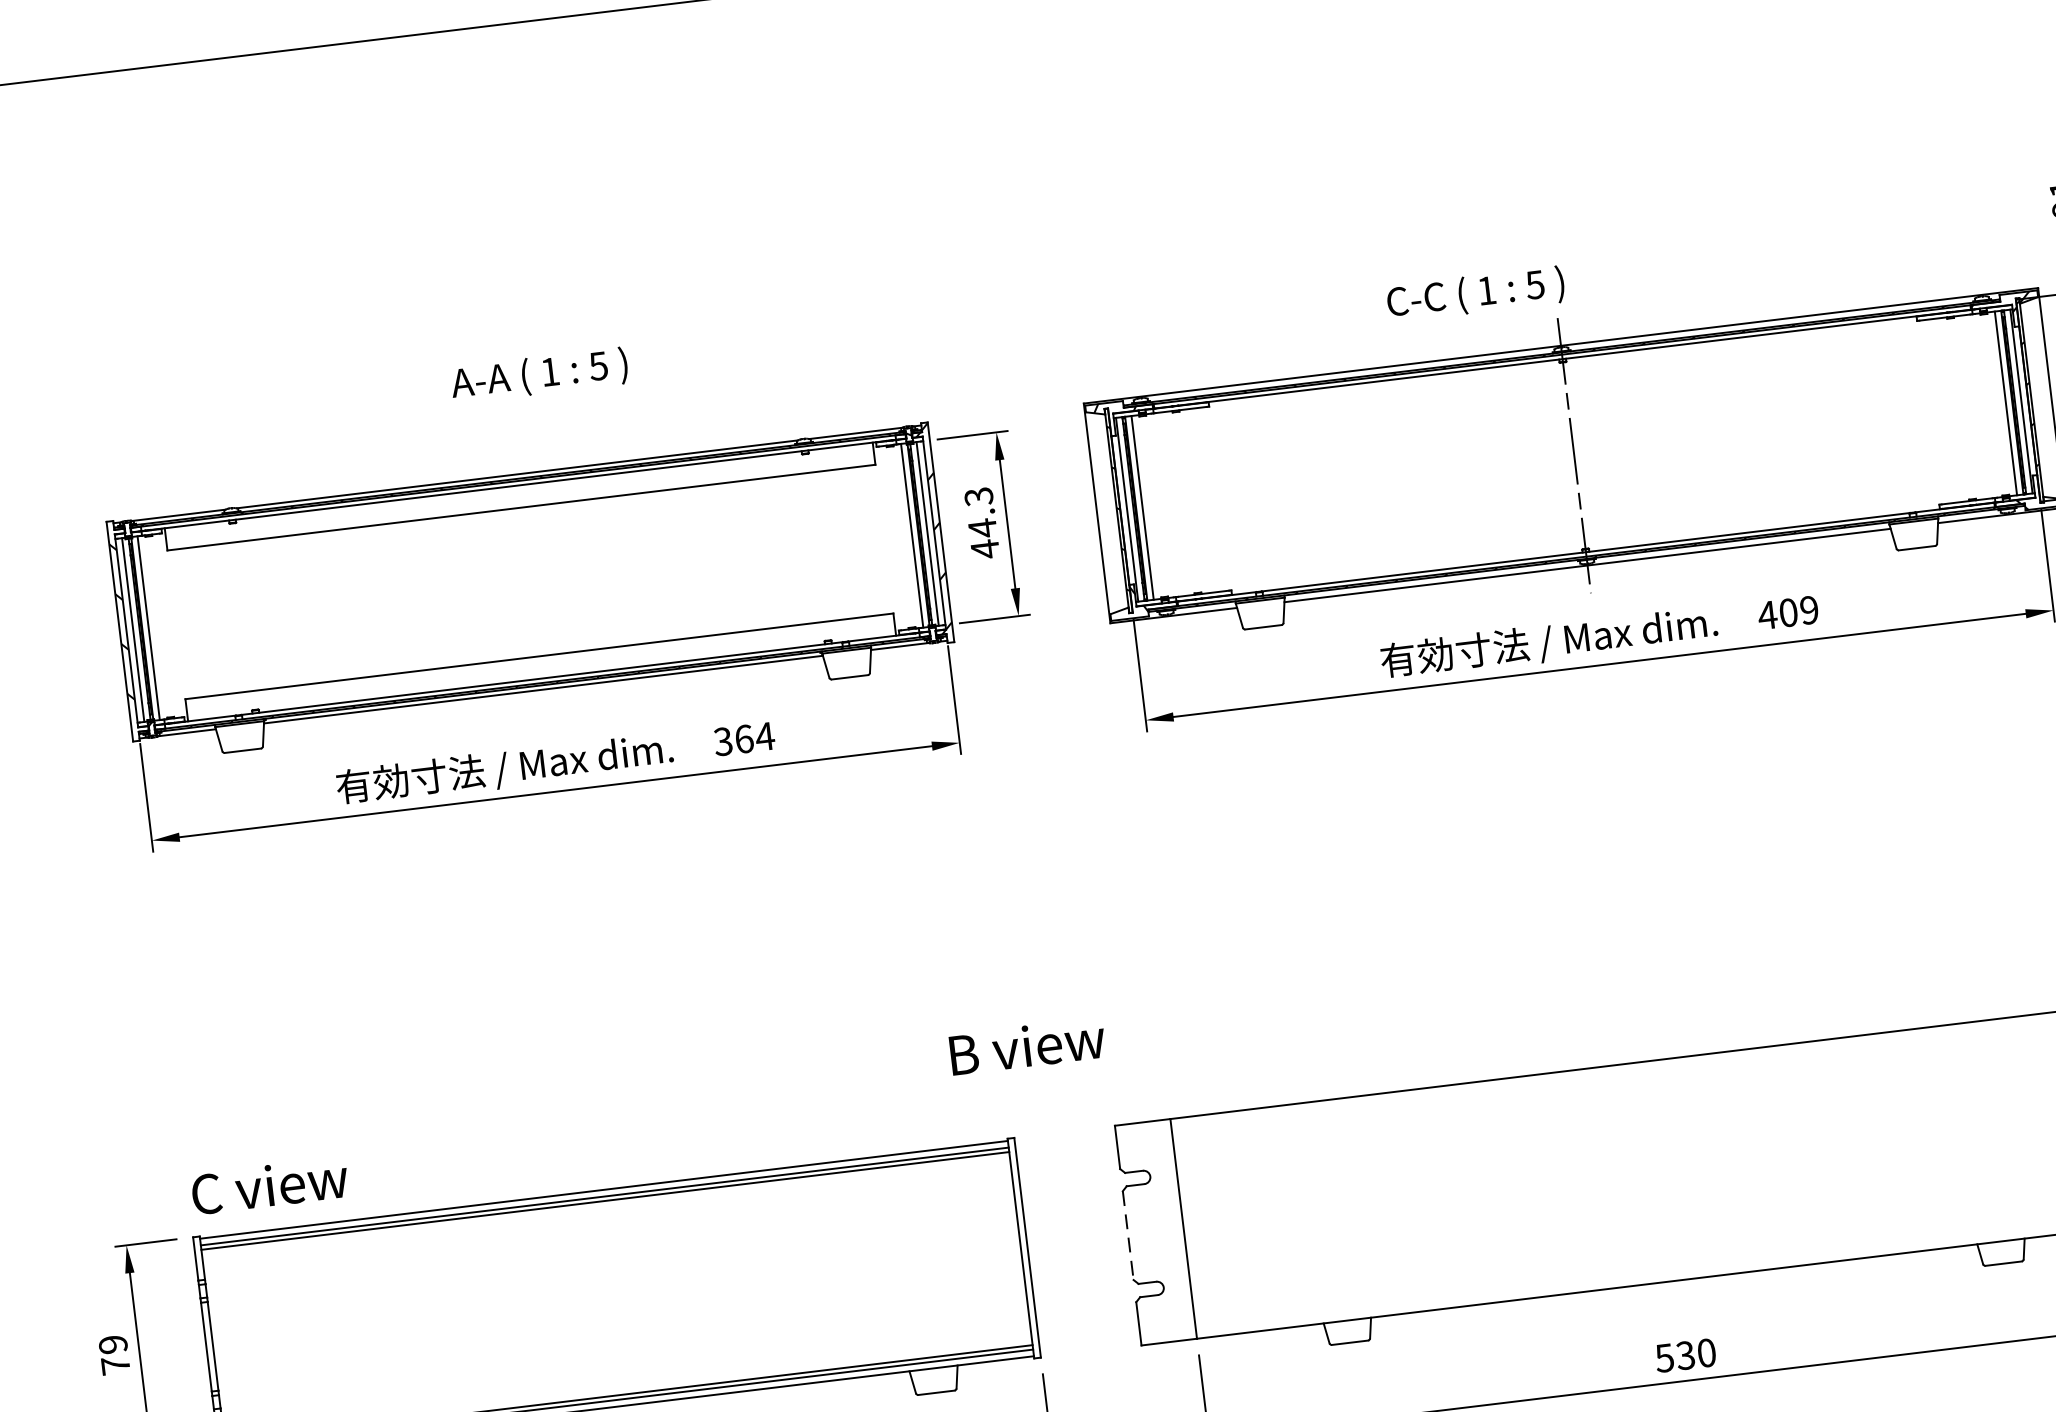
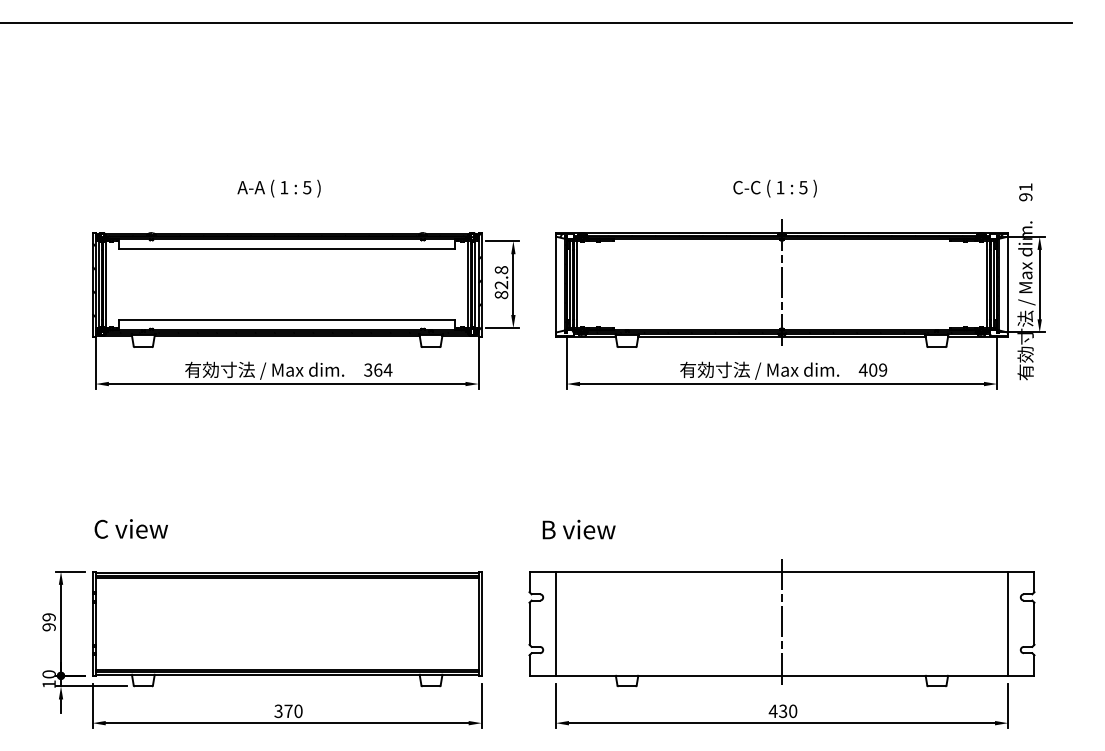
text: (1474, 294) -> (774, 188), moved
text: (538, 375) -> (278, 188), moved
text: (981, 522) -> (501, 282), 44.3 -> 82.8
text: (1026, 1046) -> (578, 529), moved
line: (1659, 1170) -> (781, 623), added
text: (267, 1185) -> (130, 528), moved
line: (1128, 1237) -> (529, 624), dashed -> solid
text: (1663, 1358) -> (772, 711), 530 -> 430
text: (114, 1366) -> (48, 627), 79 -> 99

